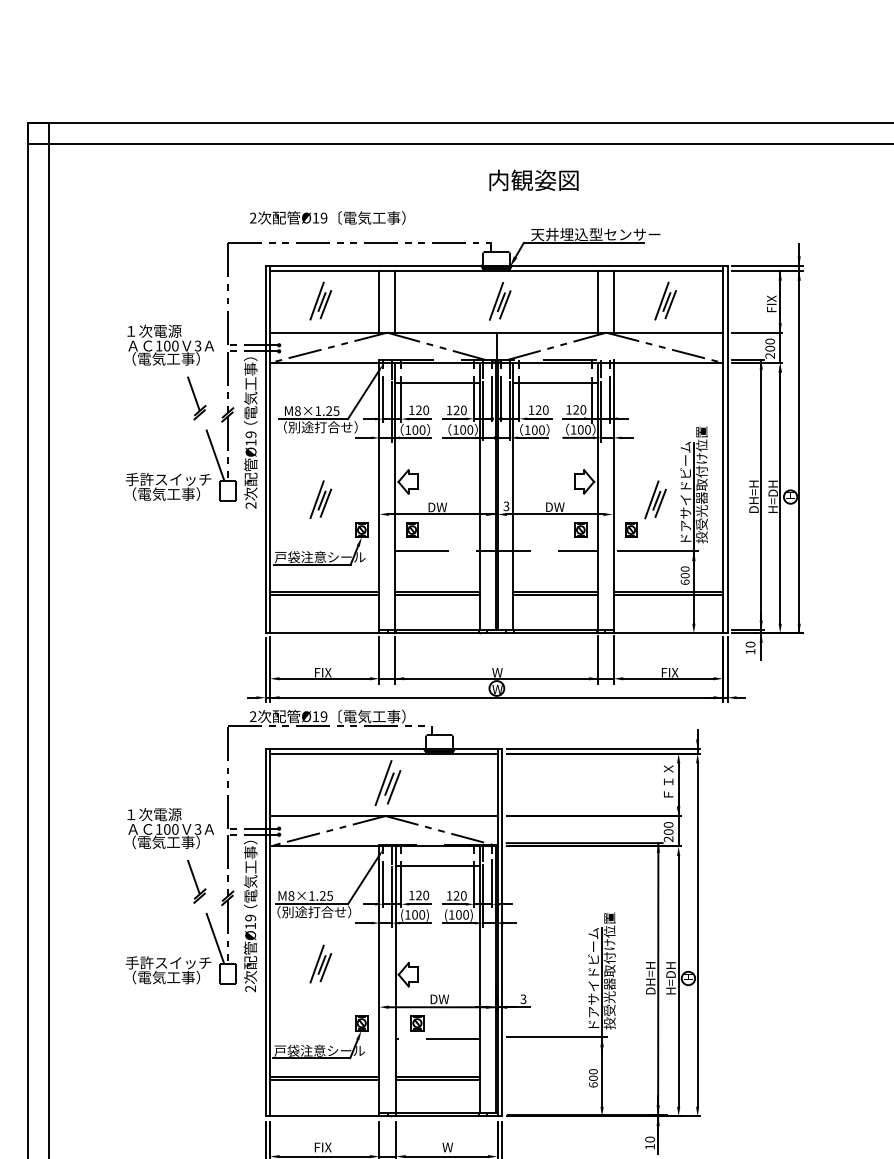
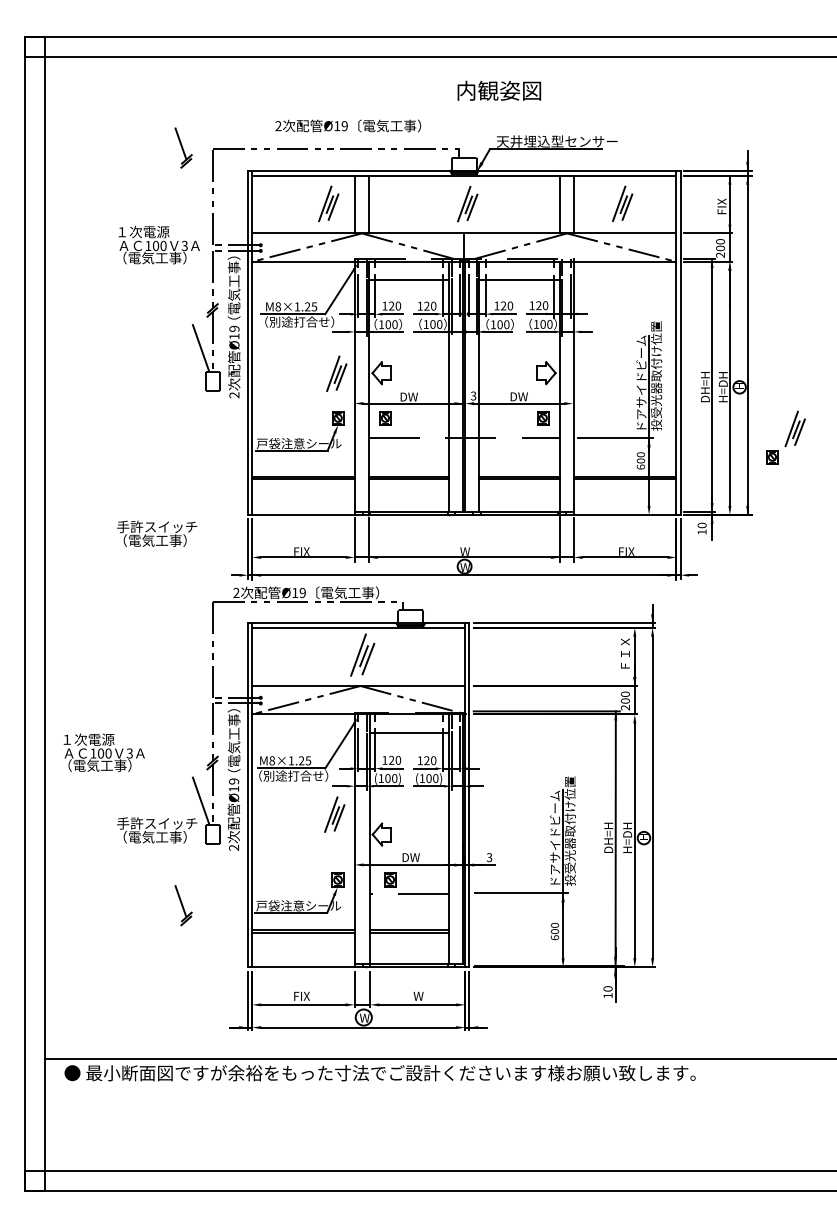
text: (328, 217) -> (348, 125), moved
part: (320, 300) -> (328, 203), moved
part: (196, 397) -> (183, 147), moved
text: (168, 486) -> (157, 533), moved
part: (320, 499) -> (336, 373), moved
part: (645, 508) -> (785, 437), moved
text: (169, 828) -> (103, 752), moved
part: (196, 881) -> (183, 905), moved
part: (320, 963) -> (334, 814), moved

